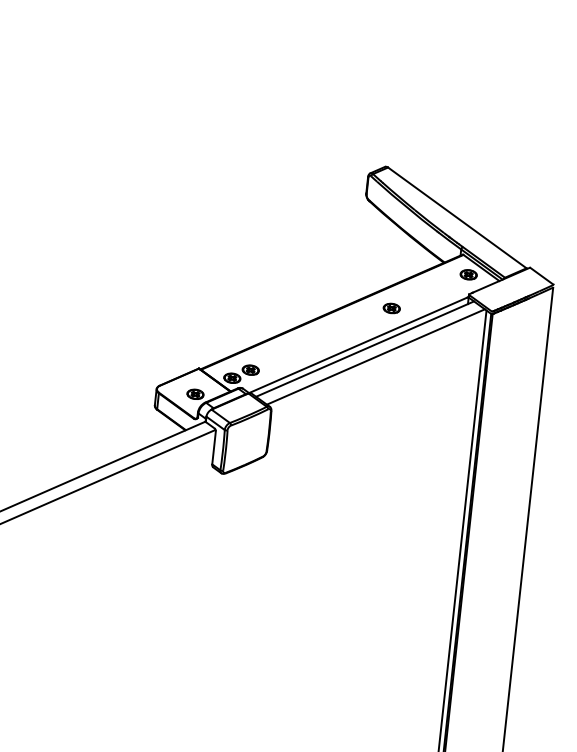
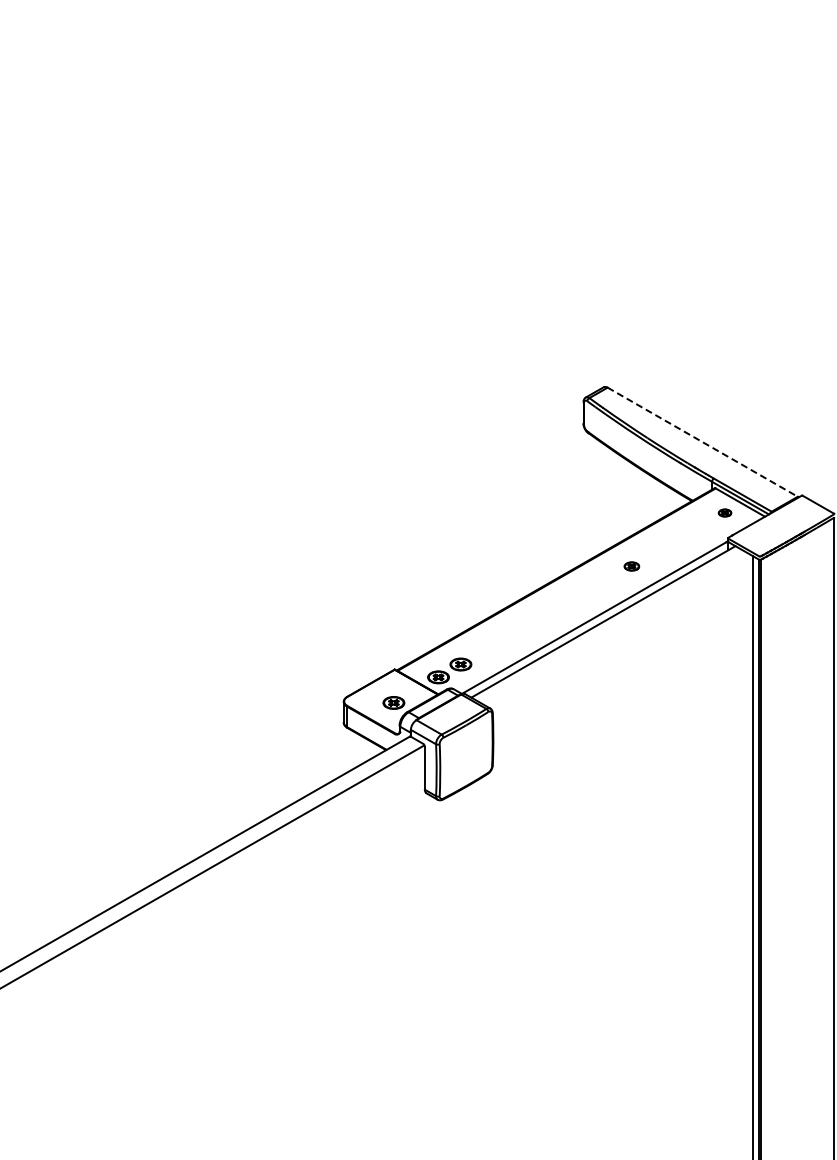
line: (457, 218) -> (702, 442), solid -> dashed
part: (468, 274) -> (724, 512), size x0.6
part: (391, 308) -> (631, 566), size x0.7
line: (376, 357) -> (618, 630), removed

